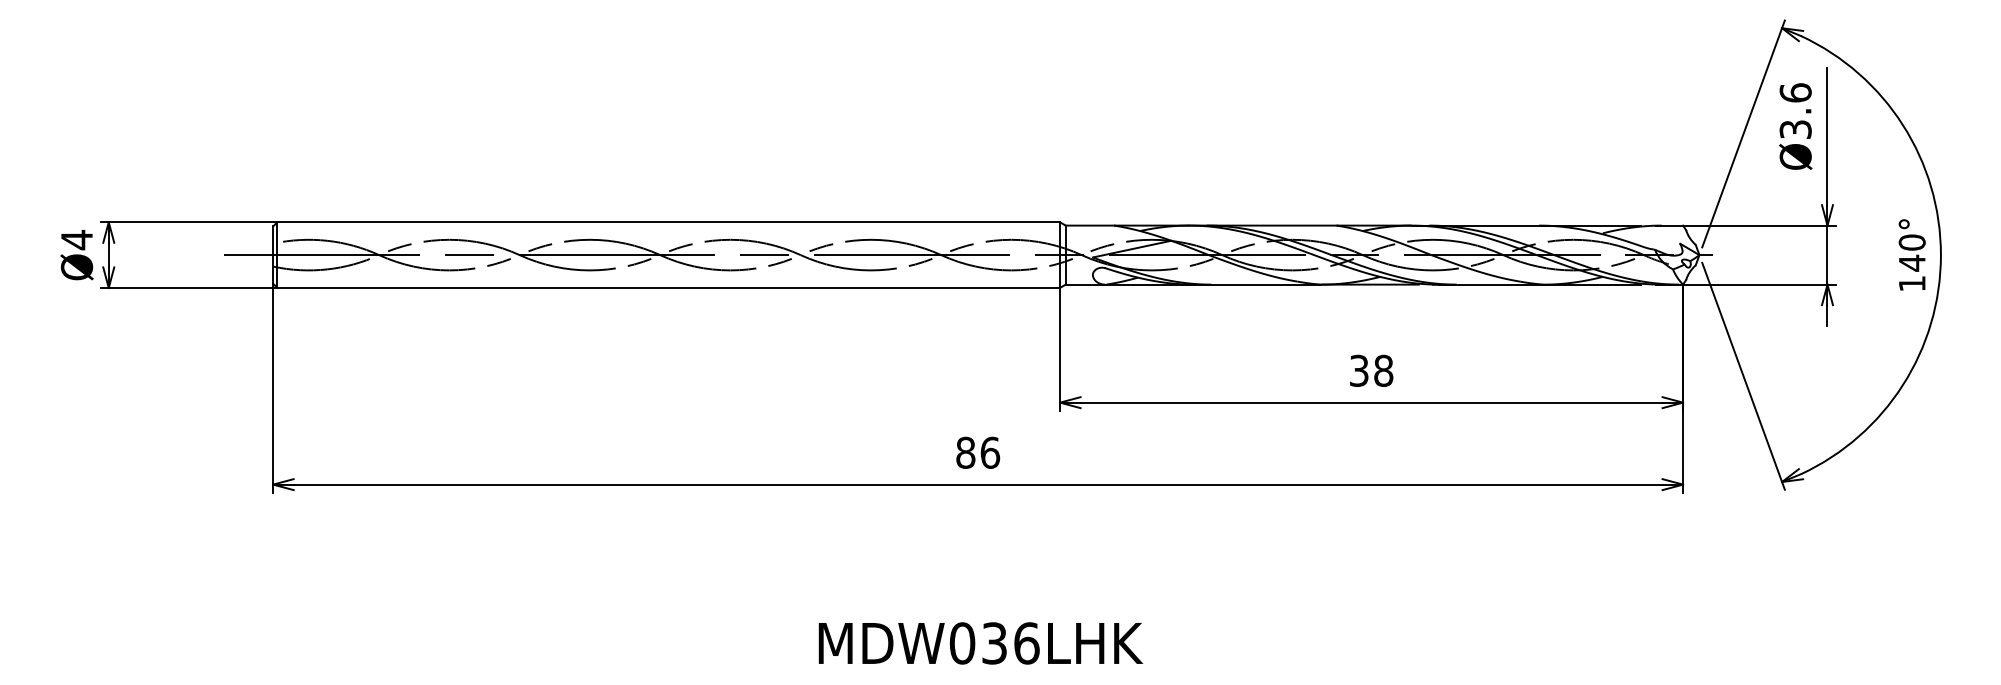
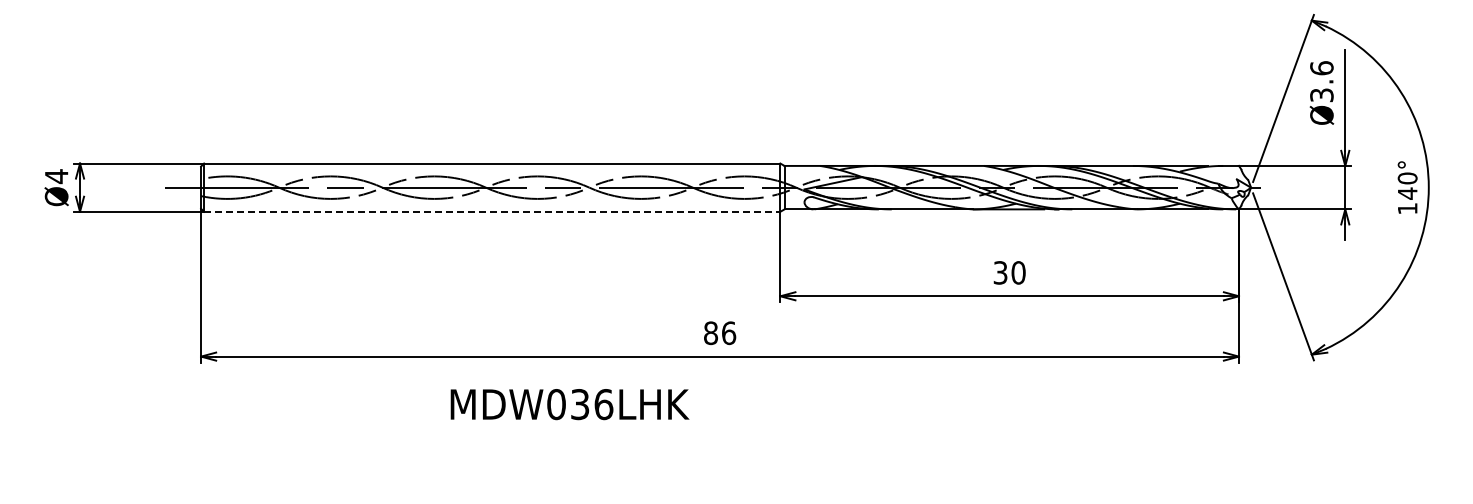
line: (669, 287) -> (492, 211), solid -> dashed
text: (1383, 370) -> (1018, 272), 38 -> 30
text: (980, 643) -> (569, 404), moved

